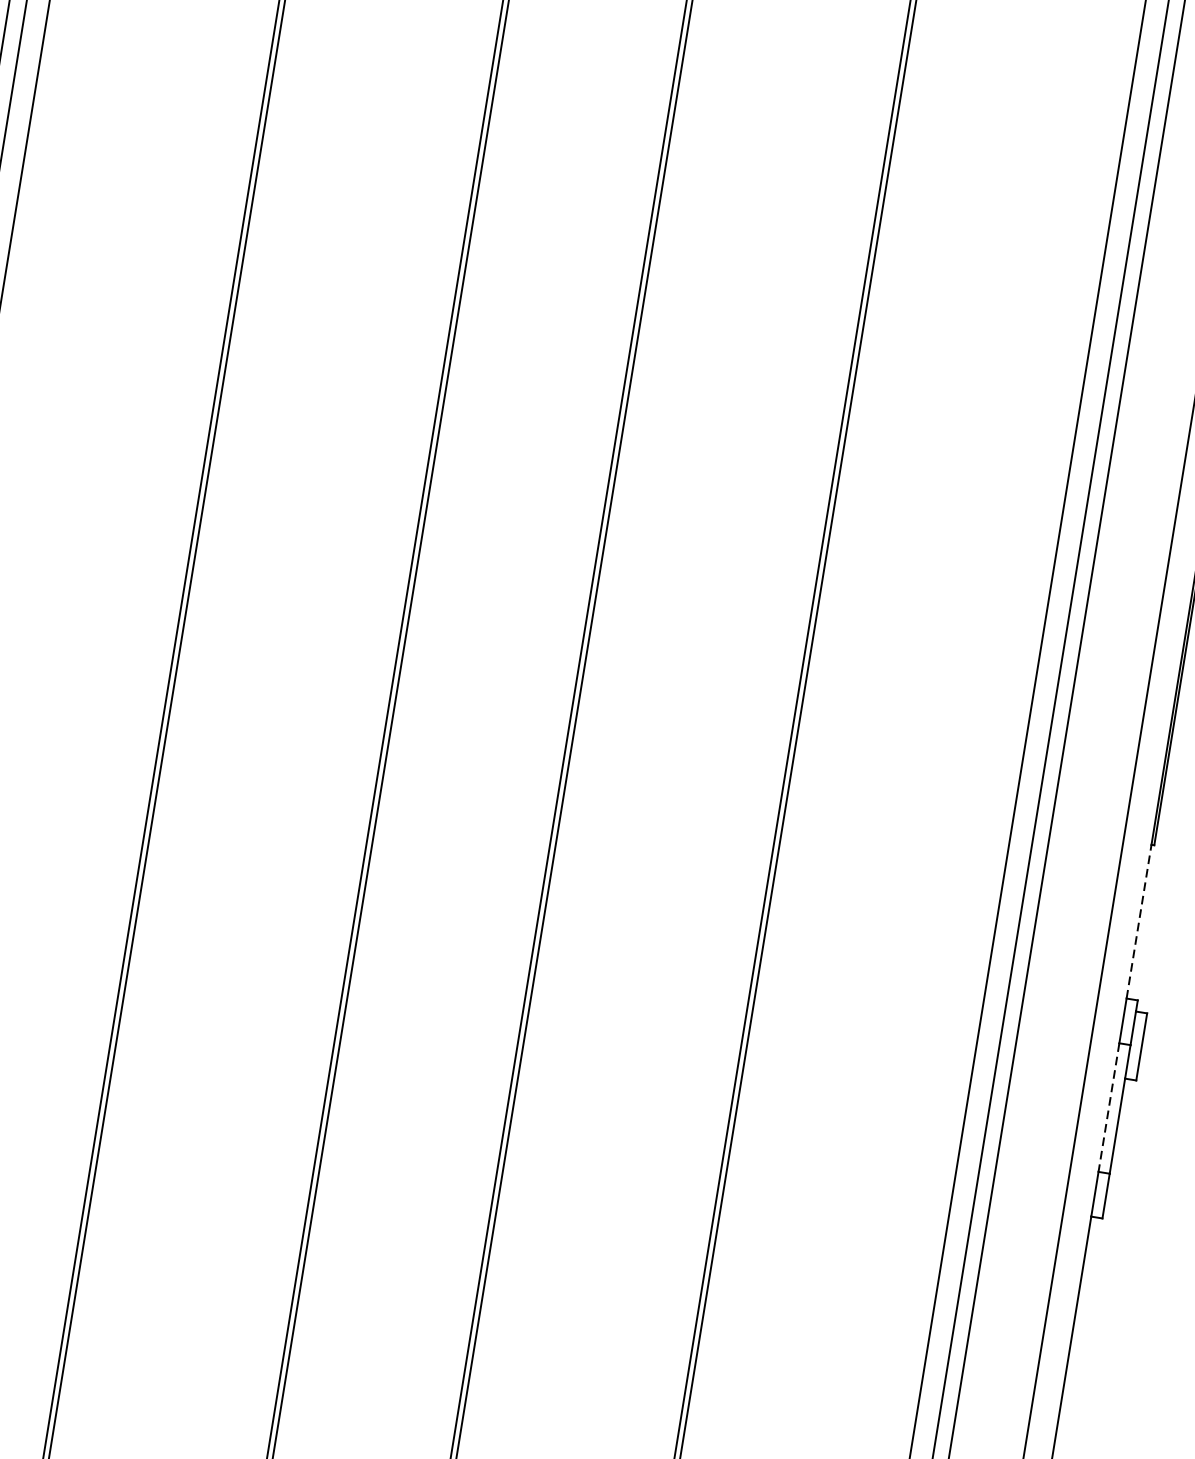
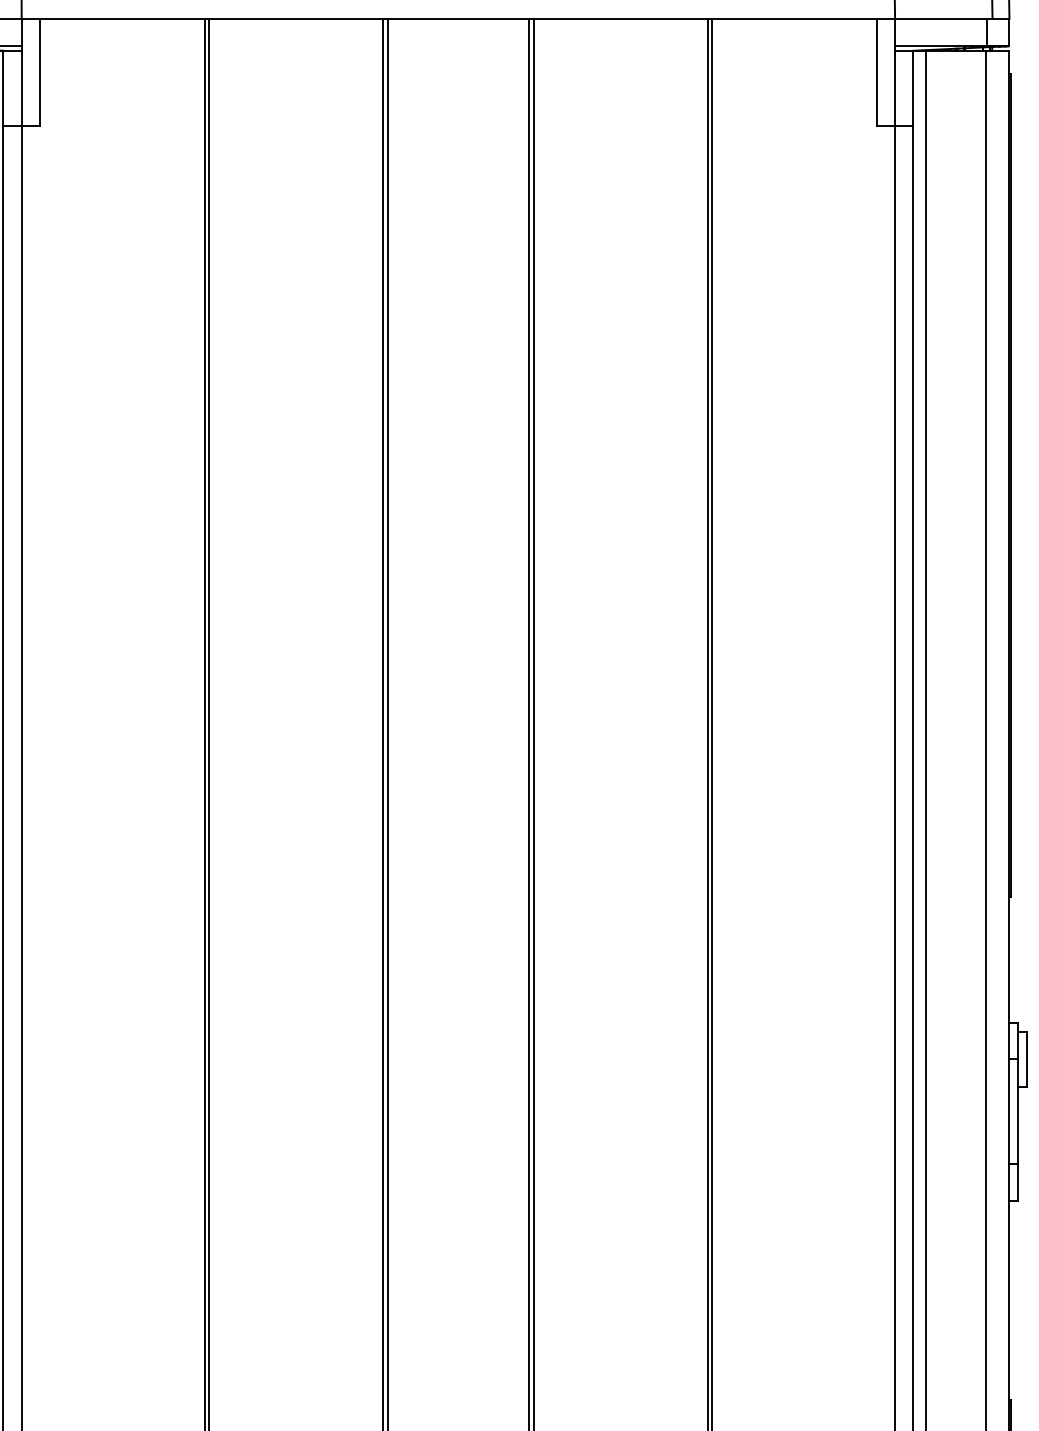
line: (1138, 921) -> (1008, 959), dashed -> solid
line: (1108, 1107) -> (1008, 1111), dashed -> solid

